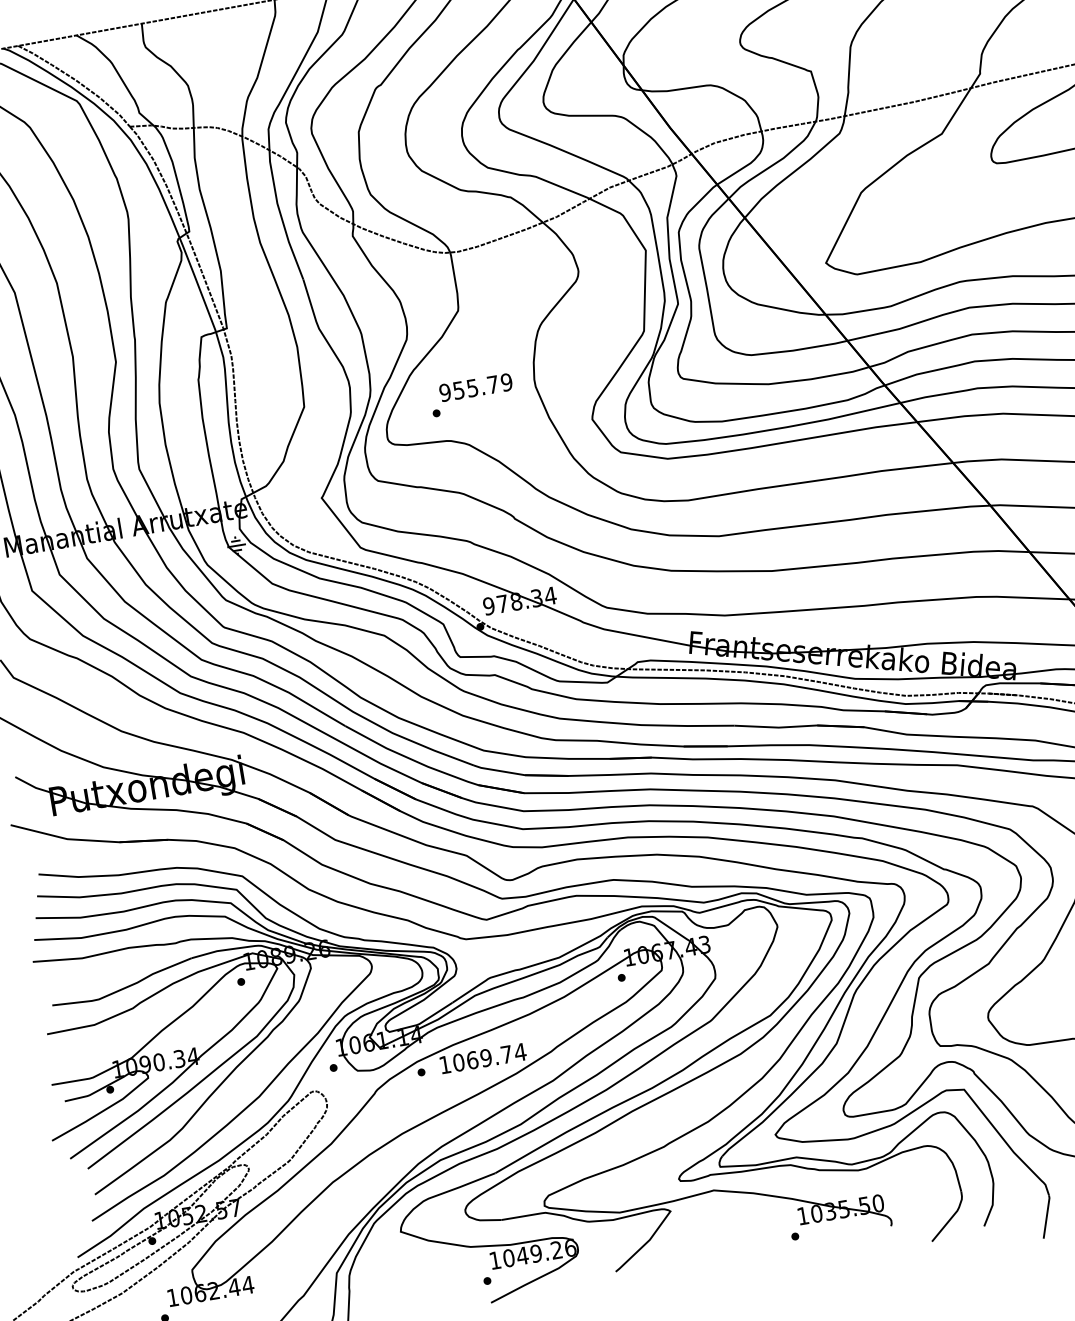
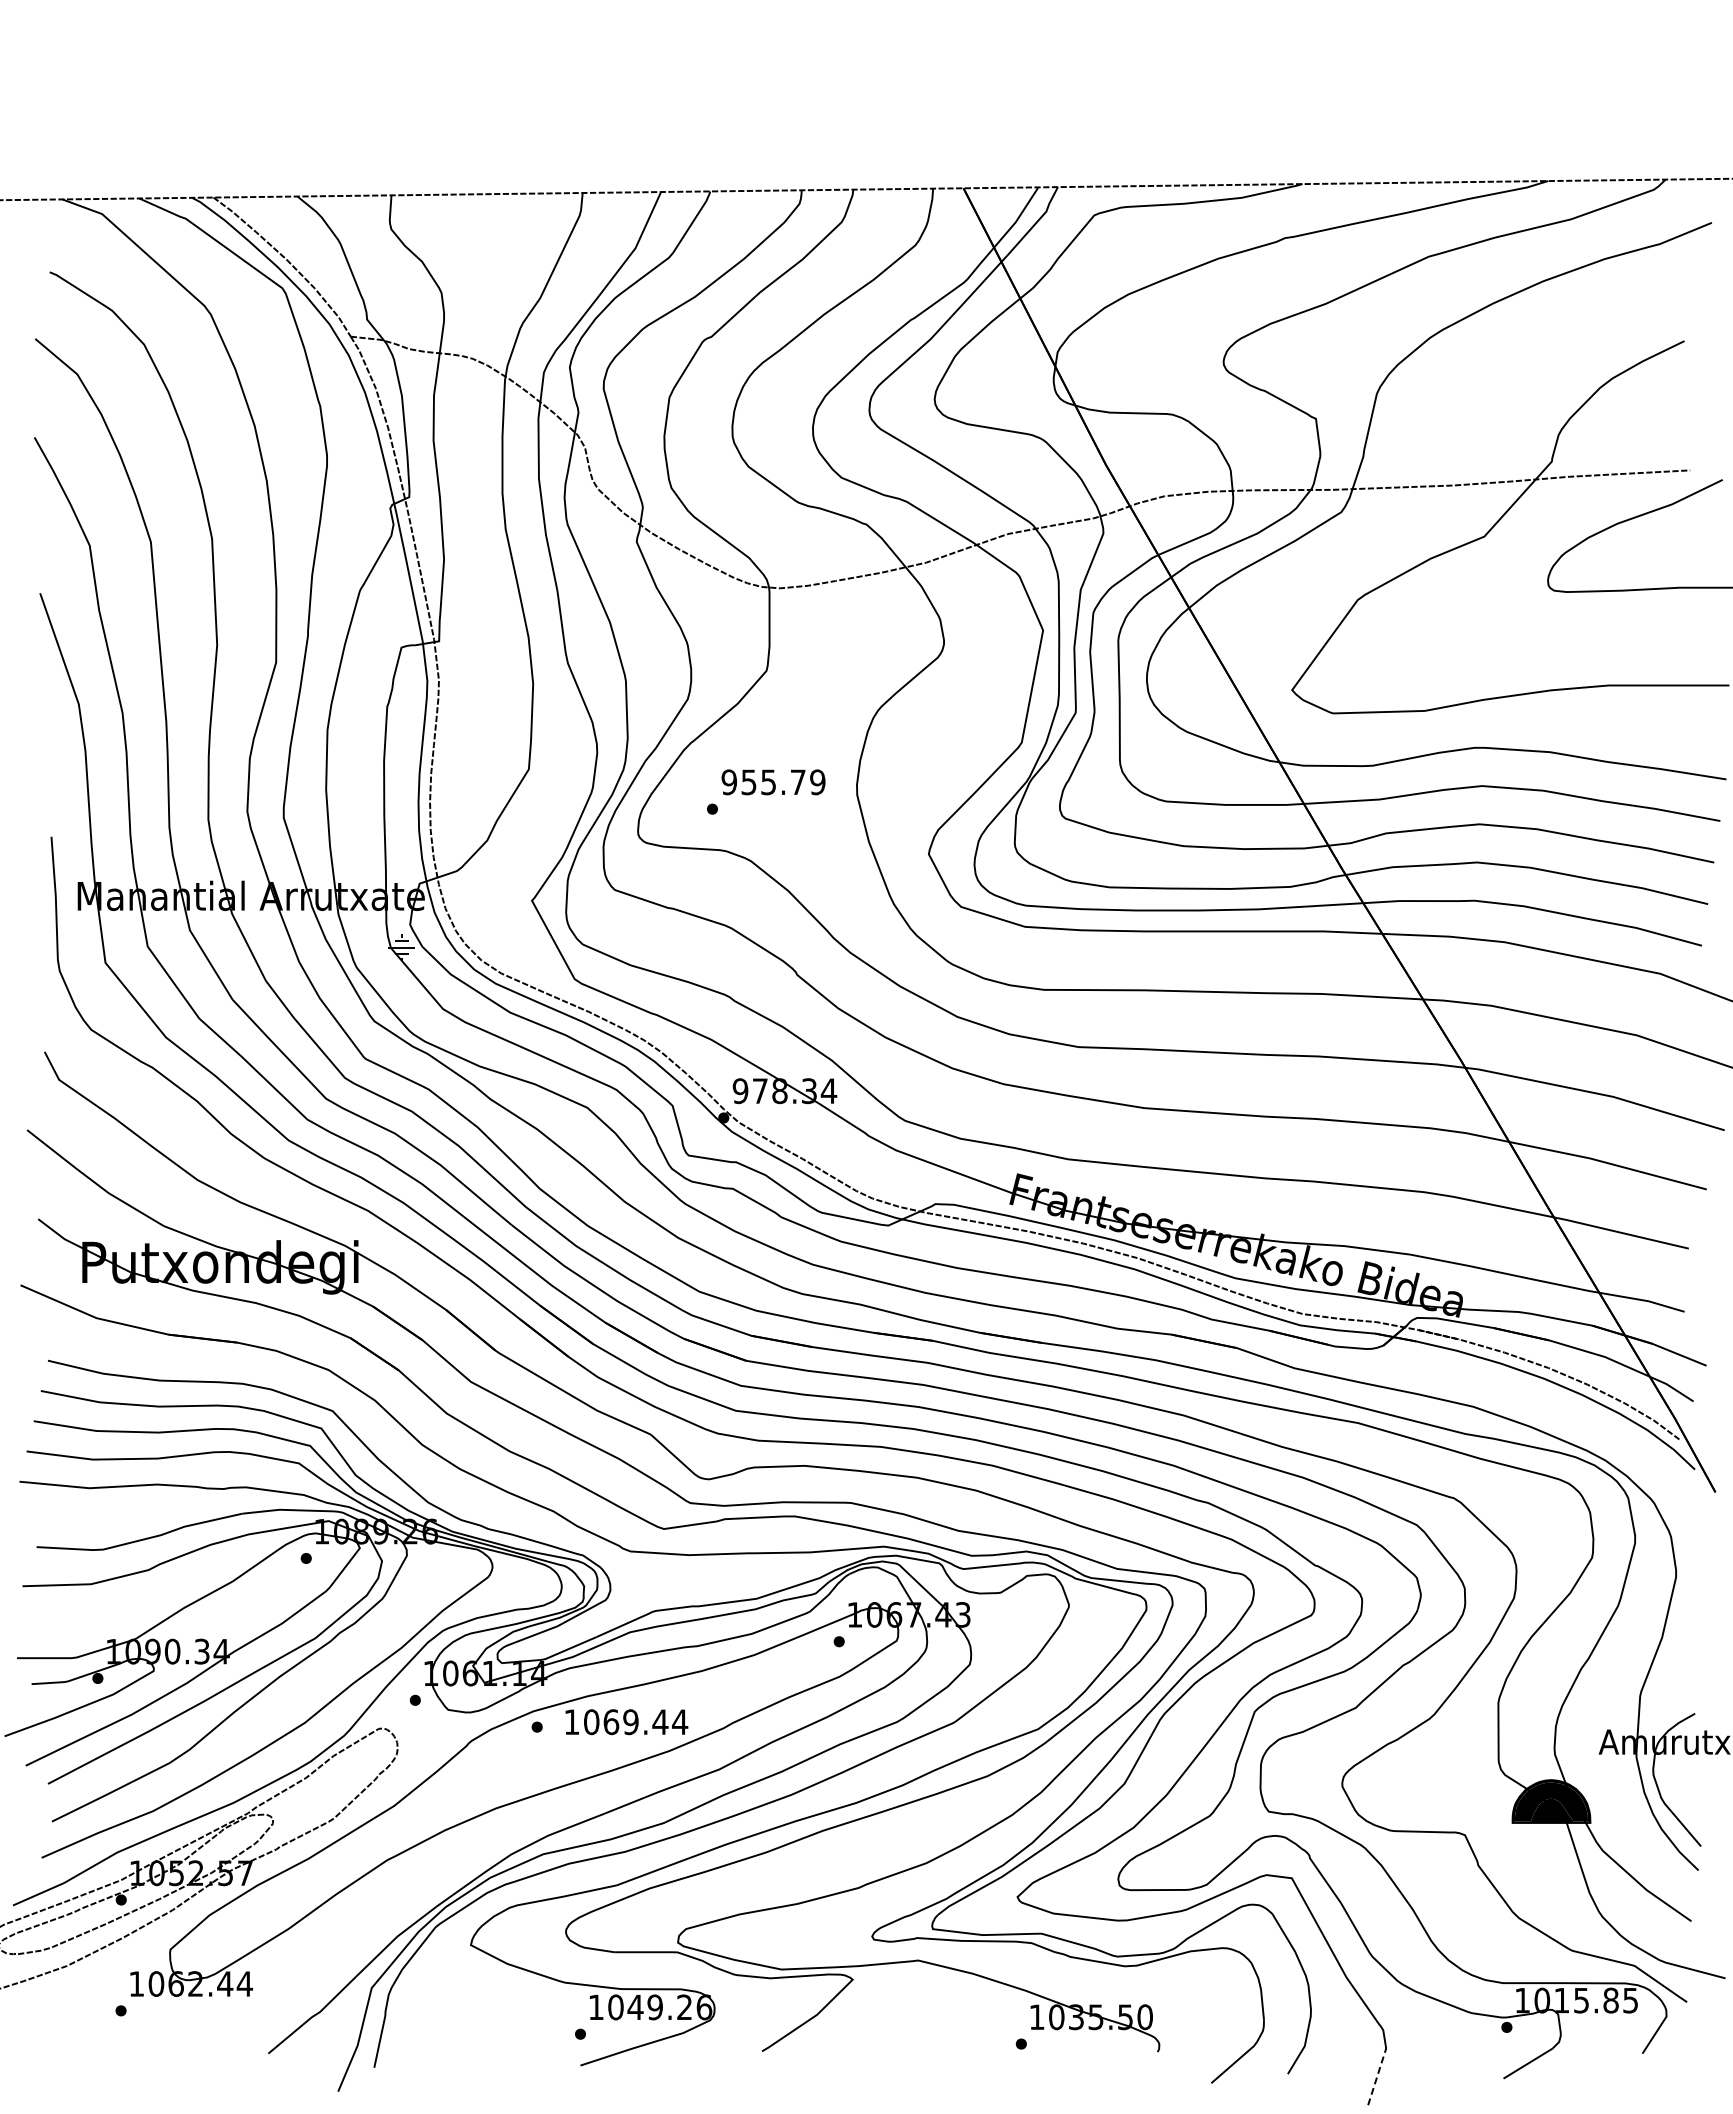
text: (506, 1054) -> (660, 1721), 1069.74 -> 1069.44
line: (1046, 1216) -> (1377, 2075), solid -> dashed

